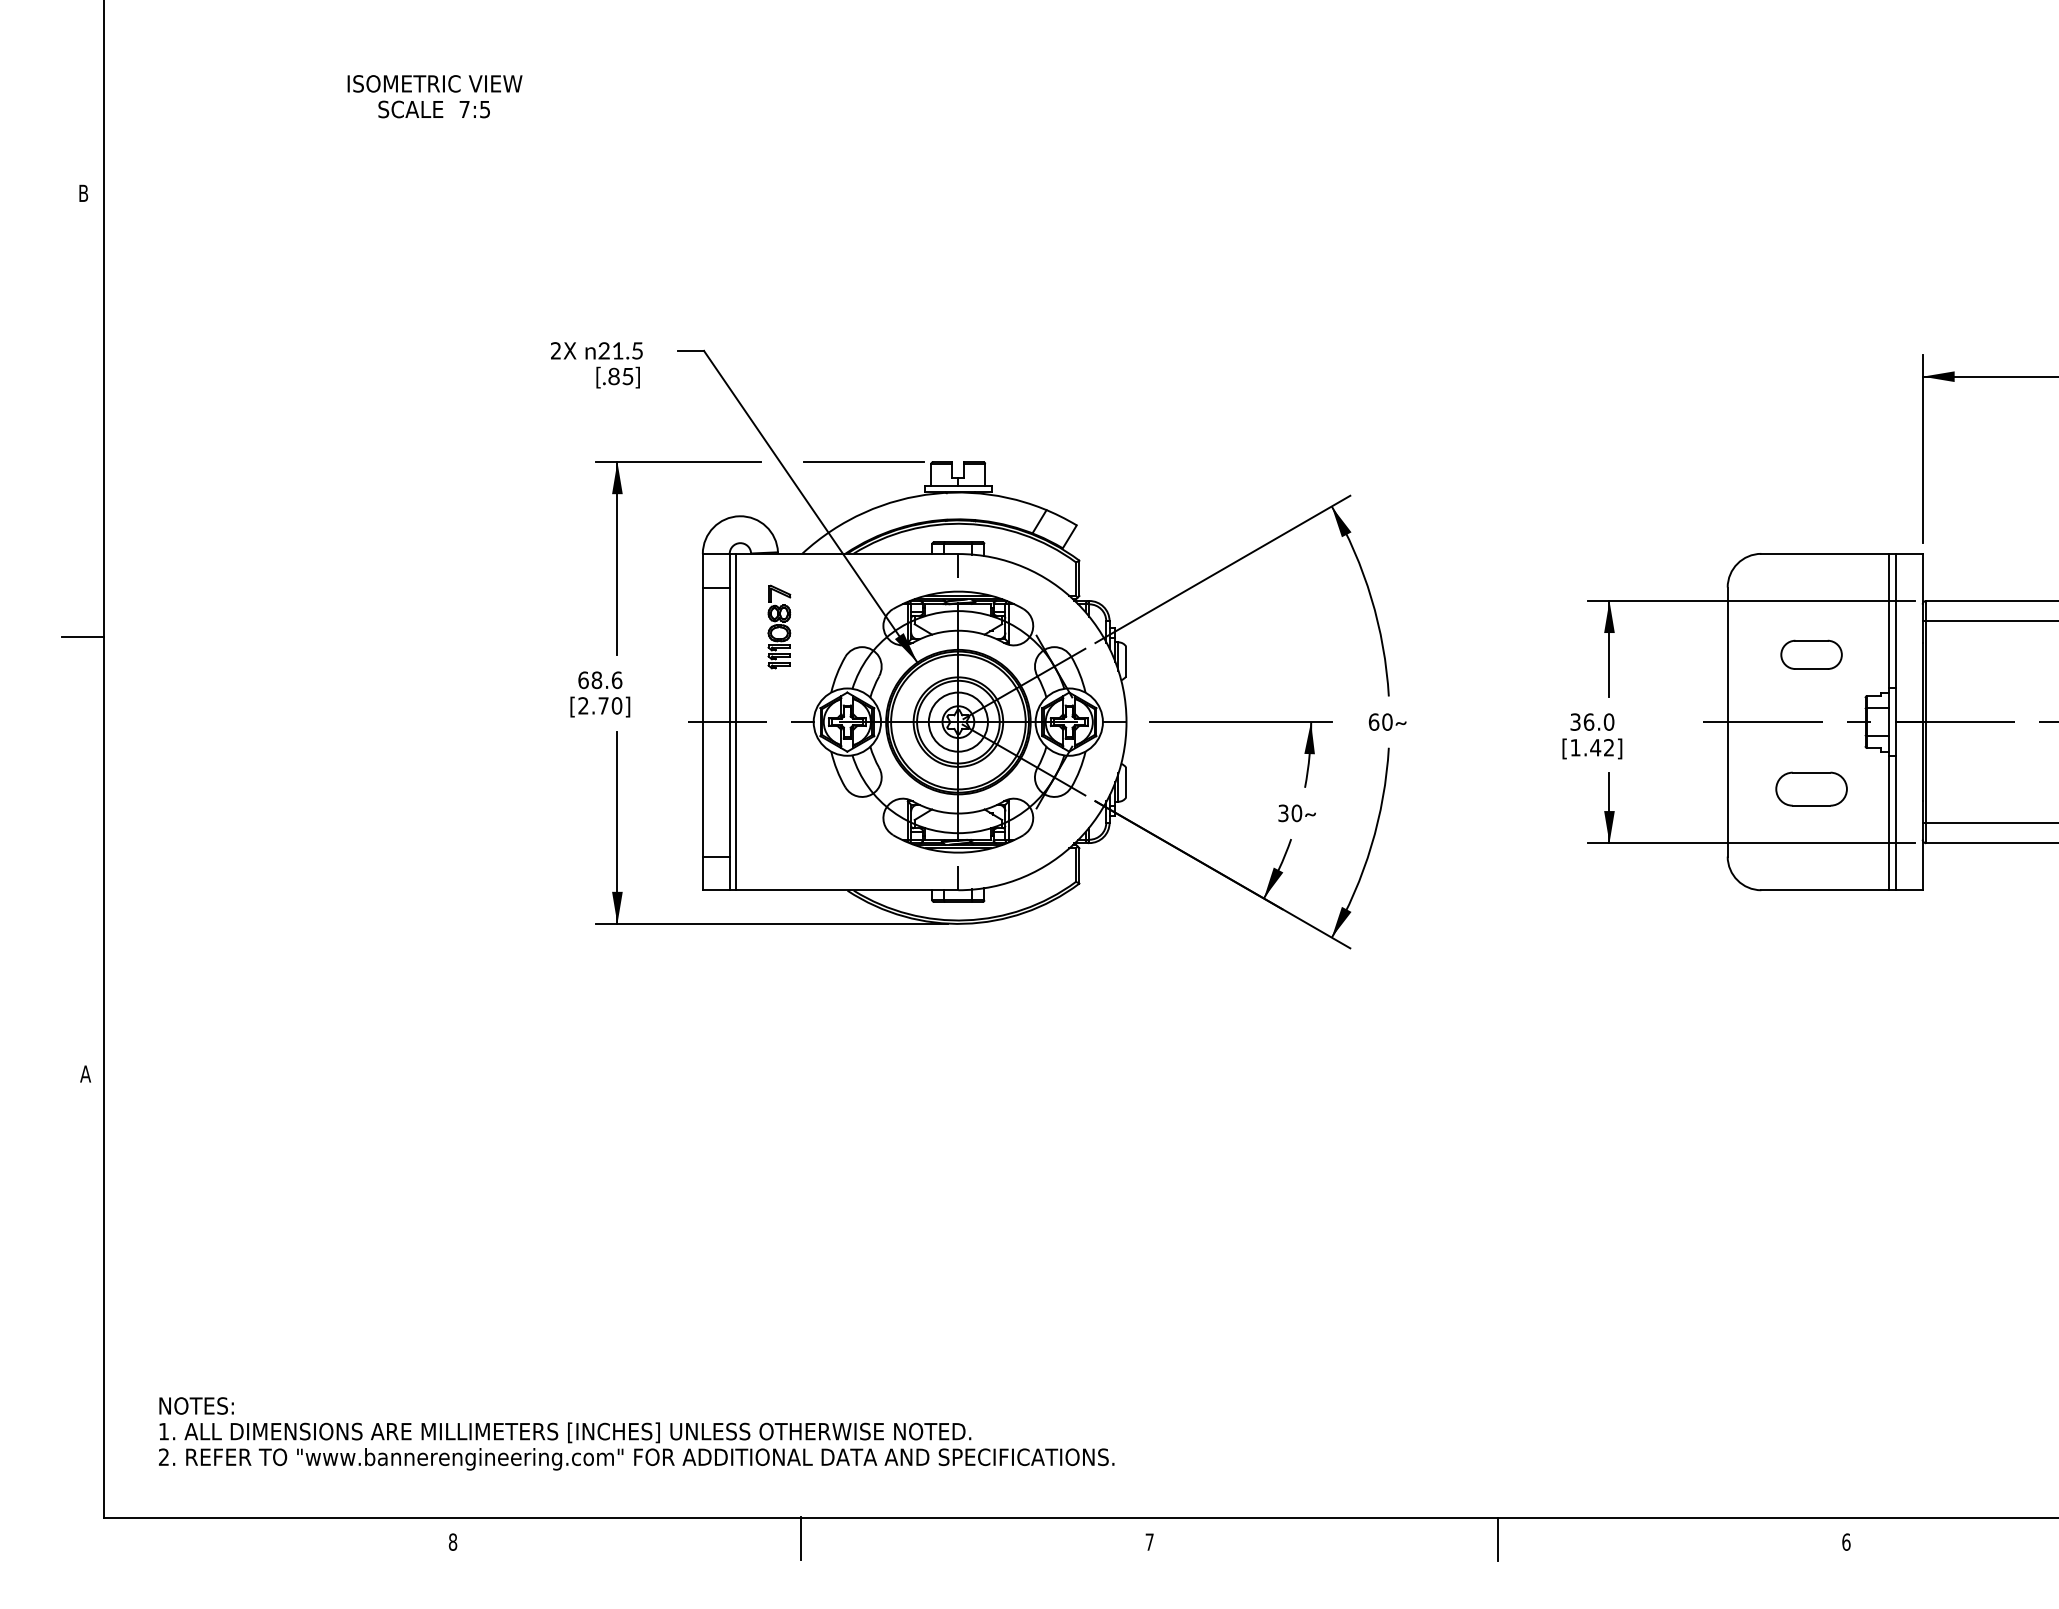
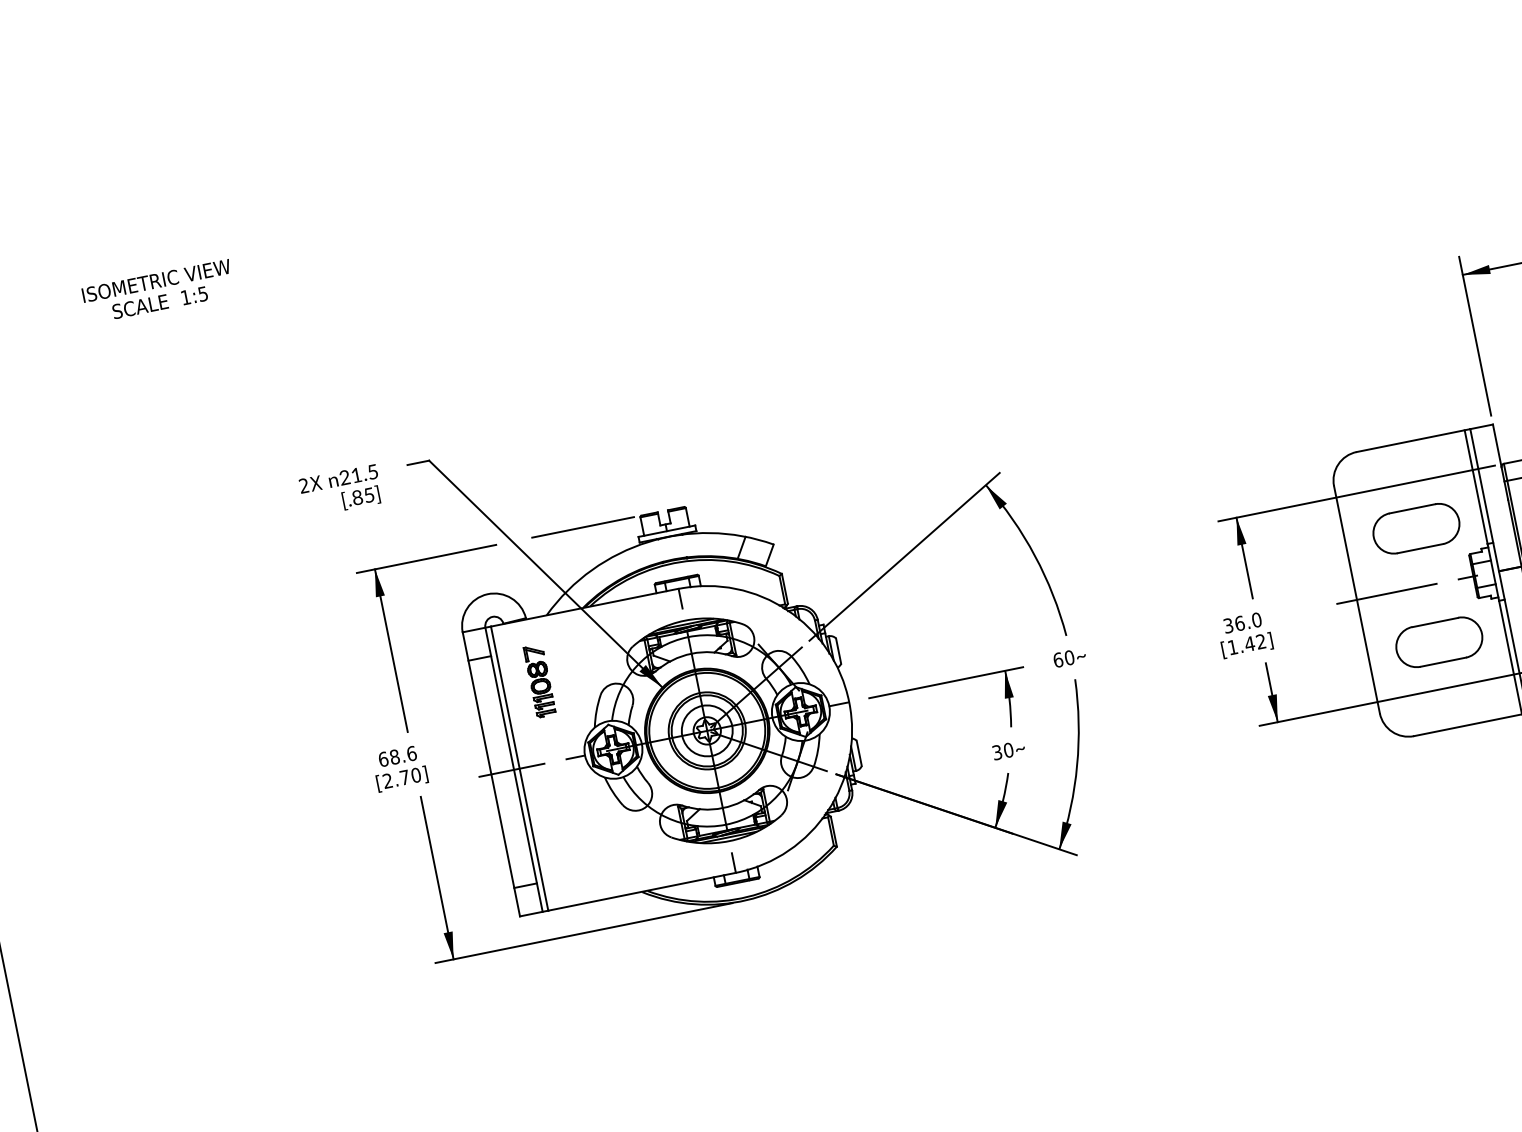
text: (464, 109) -> (185, 297), 7:5 -> 1:5
part: (1811, 654) -> (1416, 528), size x1.67
part: (1811, 788) -> (1439, 641), size x1.43

